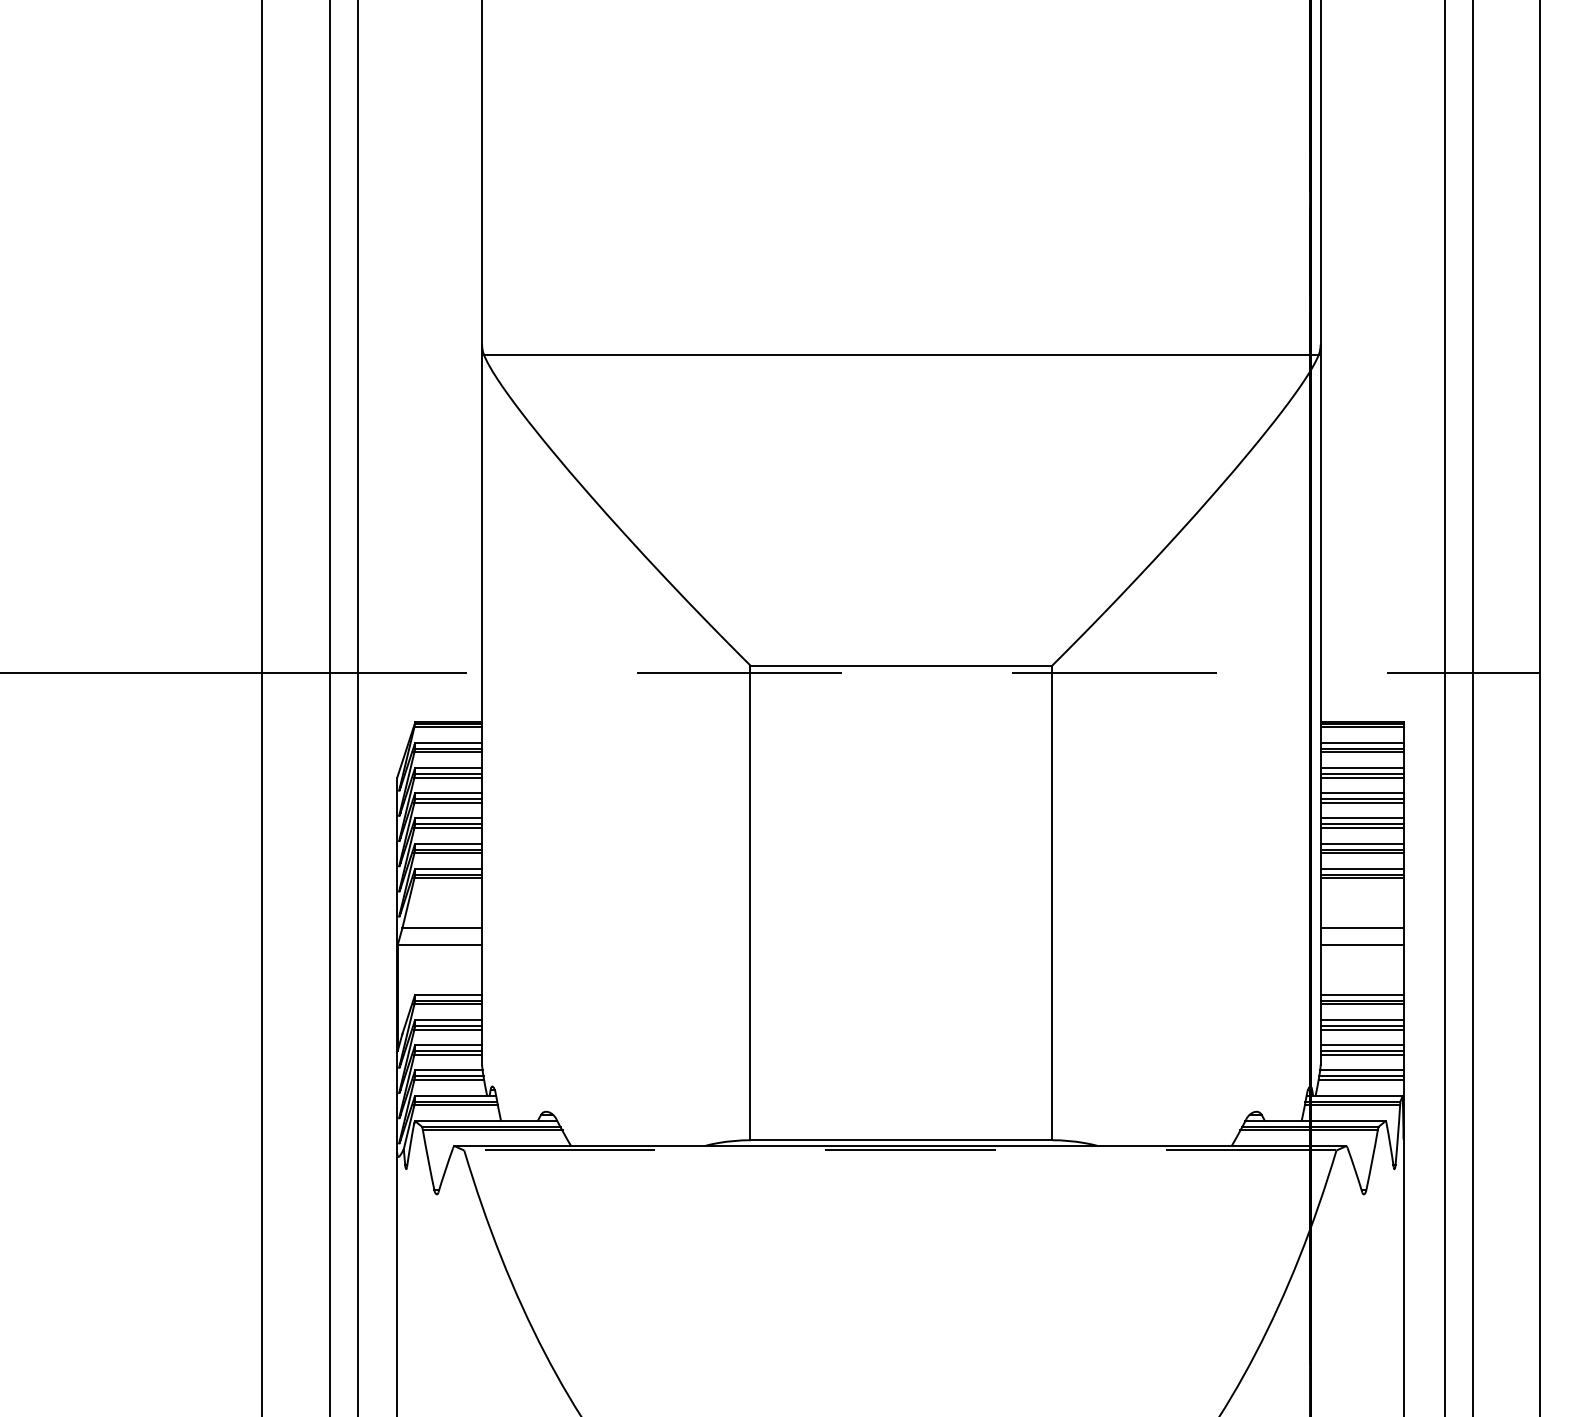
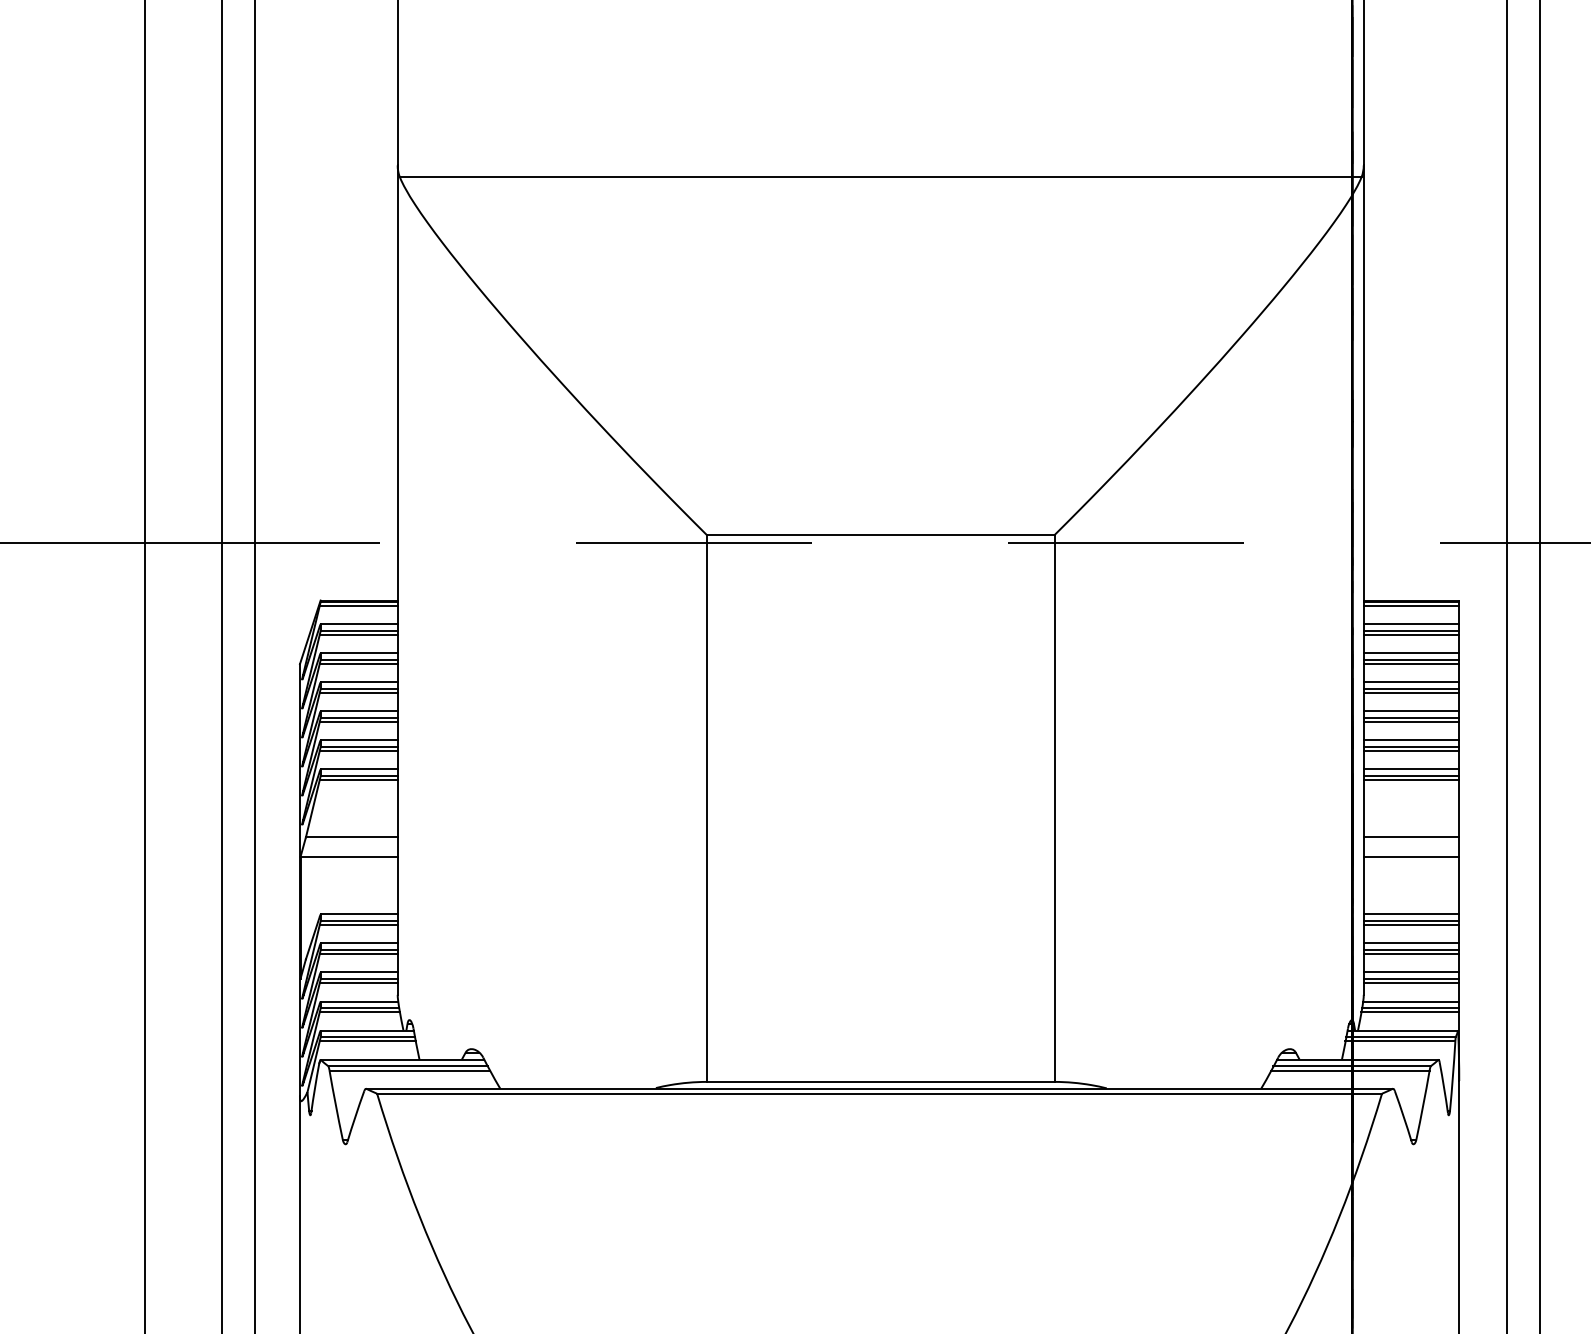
line: (899, 1150) -> (878, 1093), dashed -> solid

